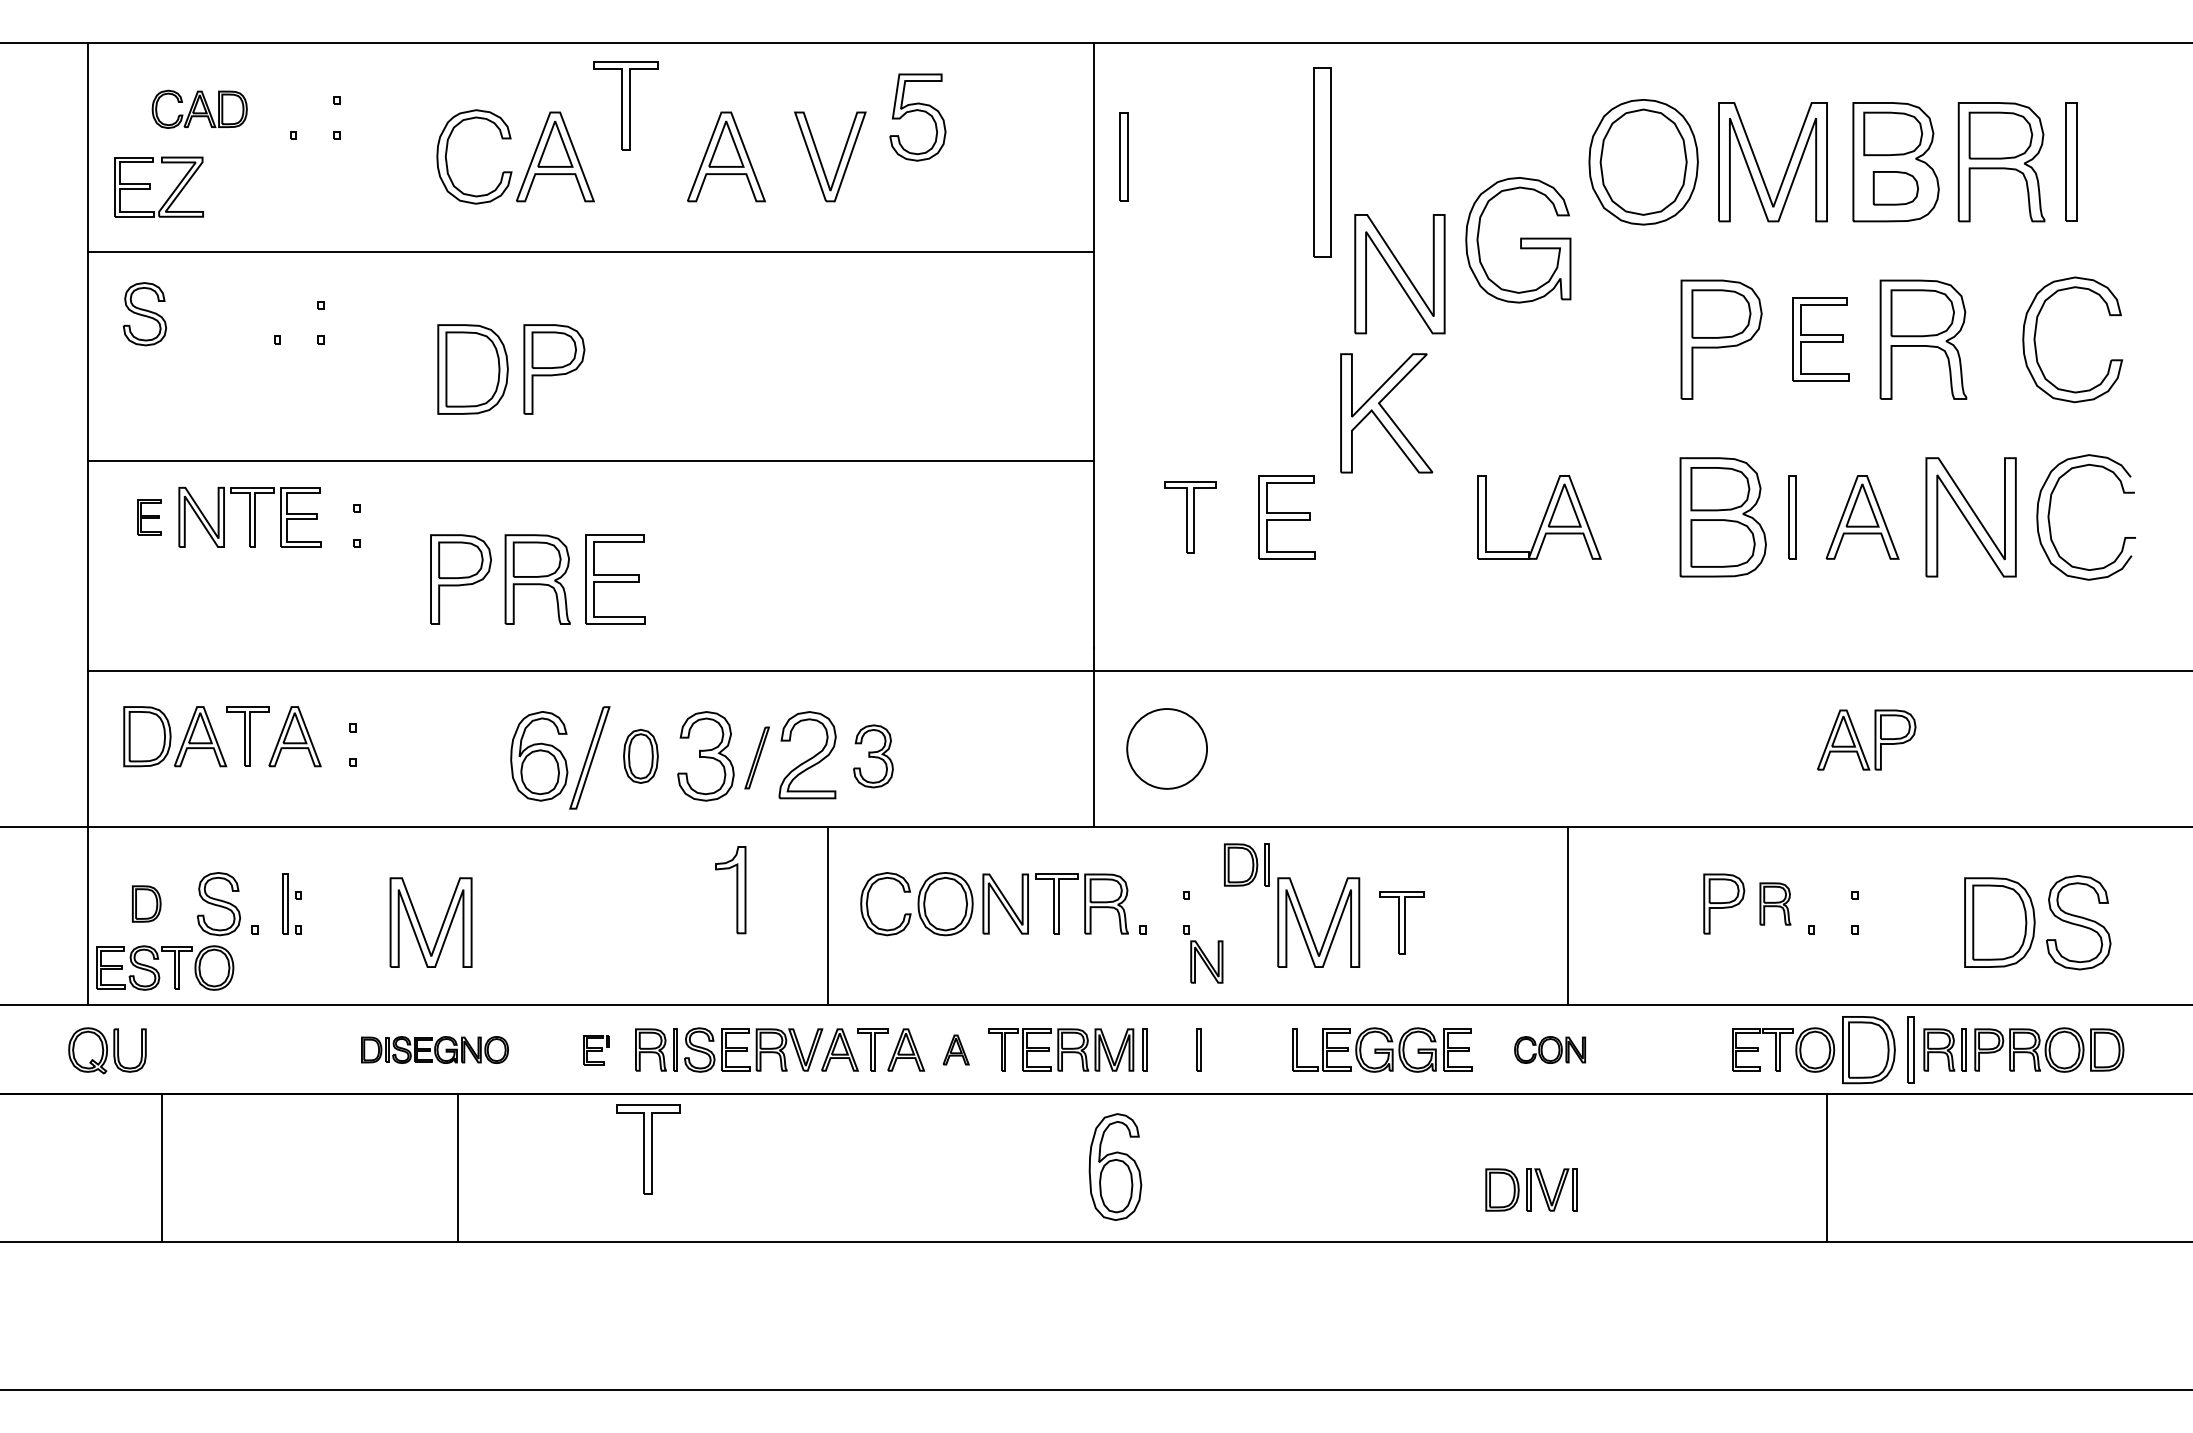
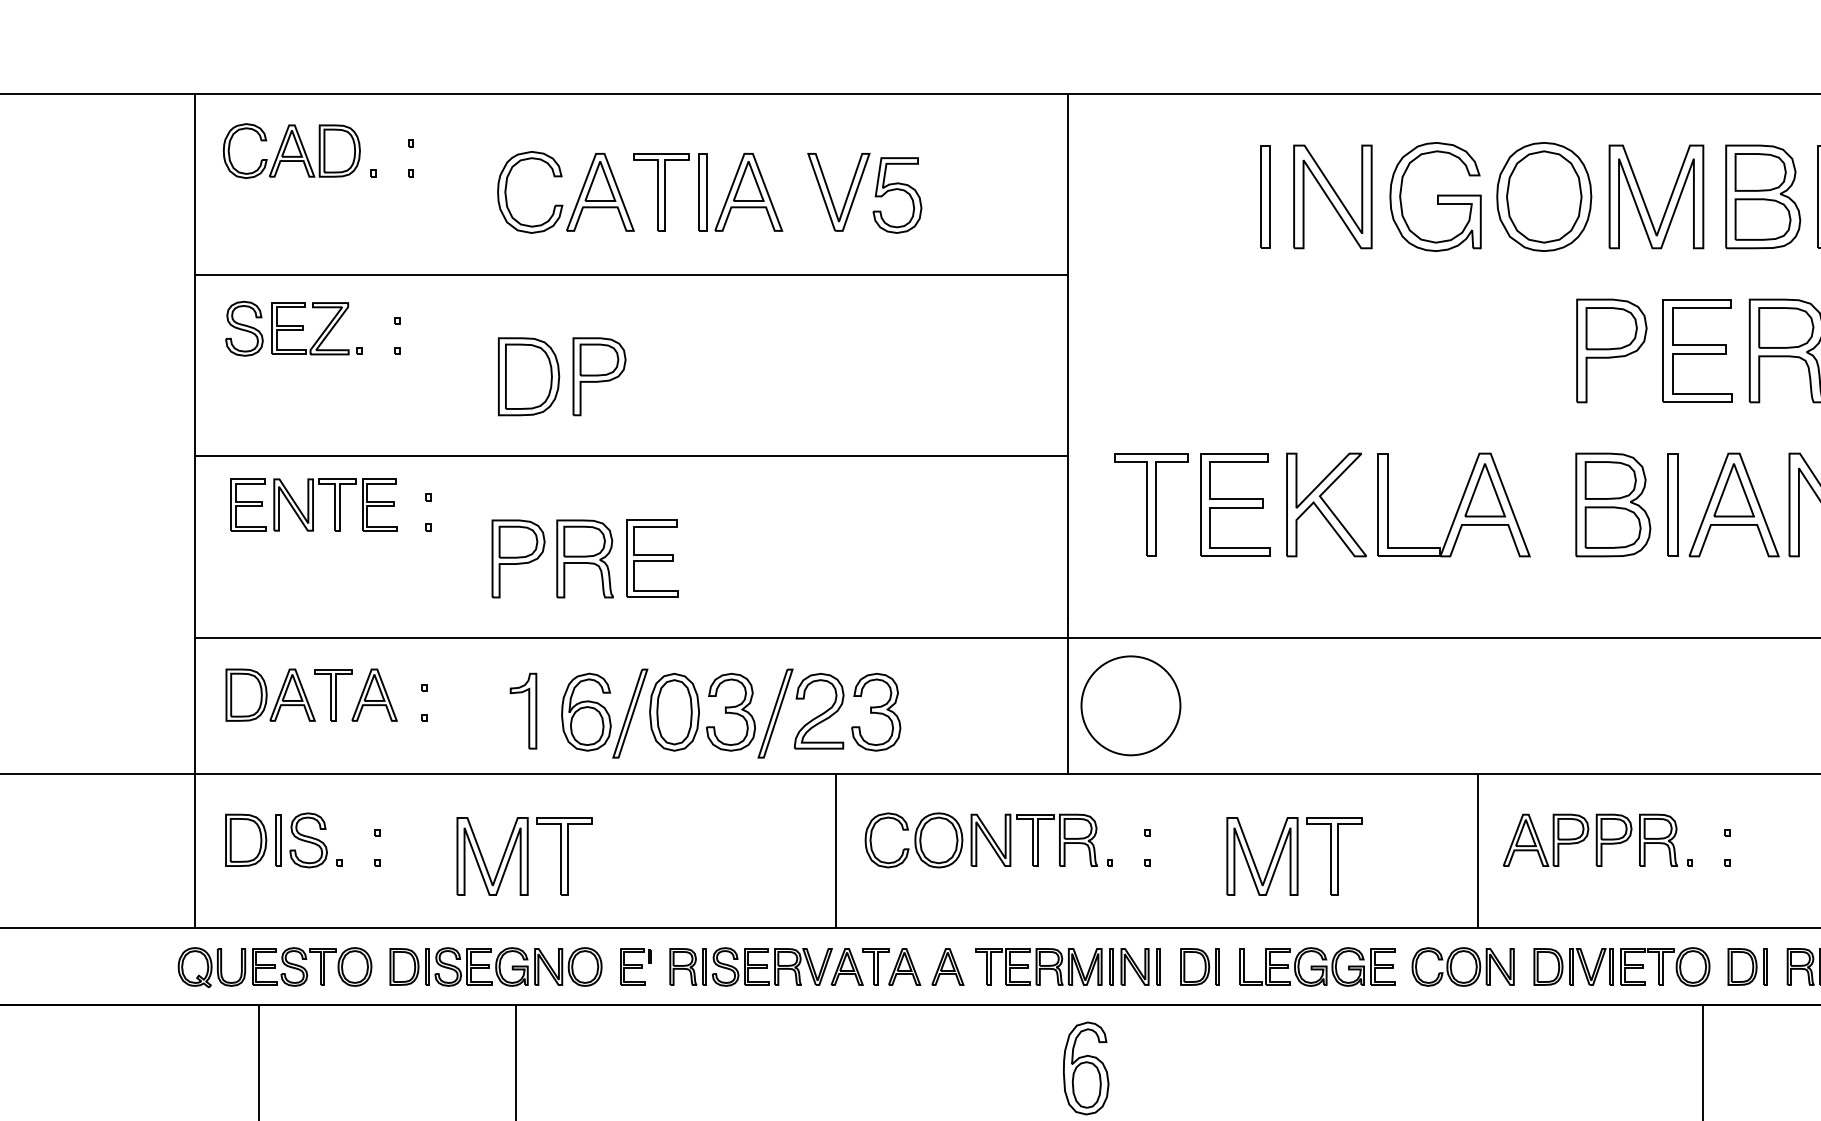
part: (625, 105) -> (661, 192), moved
part: (199, 109) -> (291, 151), size x1.67
part: (916, 111) -> (896, 190), moved
part: (1123, 156) -> (702, 192), moved
part: (1322, 161) -> (1265, 196), size x0.62
part: (150, 186) -> (303, 328), moved
part: (1895, 188) -> (1762, 219), size x1.43
part: (1518, 240) -> (1435, 197), moved
part: (1399, 274) -> (1332, 197), moved
part: (1820, 339) -> (1697, 350), size x1.43
part: (1386, 413) -> (1326, 505), moved
part: (149, 517) -> (248, 505), size x1.67
part: (1190, 517) -> (1151, 505), size x1.67
part: (1286, 517) -> (1234, 505), size x1.43
part: (1539, 517) -> (1453, 505), size x1.43
part: (1792, 517) -> (1673, 505), size x1.43
part: (1862, 517) -> (1734, 505), size x1.43
part: (1859, 740) -> (1539, 840), moved
circle: (1167, 748) -> (1131, 705), size x1.43
part: (640, 756) -> (674, 712), size x1.67
part: (873, 756) -> (876, 712), size x1.43
part: (756, 757) -> (774, 713), size x1.67
part: (1246, 864) -> (1199, 966), moved
part: (730, 890) -> (523, 711), moved
part: (146, 903) -> (245, 839), size x1.67
part: (285, 903) -> (278, 839), moved
part: (1775, 903) -> (1658, 839), size x1.43
part: (1401, 922) -> (1334, 856), size x1.43
part: (1206, 961) -> (1134, 966), moved
part: (158, 971) -> (306, 969), moved
part: (434, 1049) -> (495, 966), size x1.67
part: (596, 1049) -> (636, 966), size x1.43
part: (956, 1049) -> (948, 966), size x1.43
part: (1549, 1049) -> (1462, 966), size x1.67
part: (1877, 1049) -> (1747, 966), size x0.62
part: (648, 1149) -> (564, 856), moved
part: (1531, 1189) -> (1573, 966), moved

